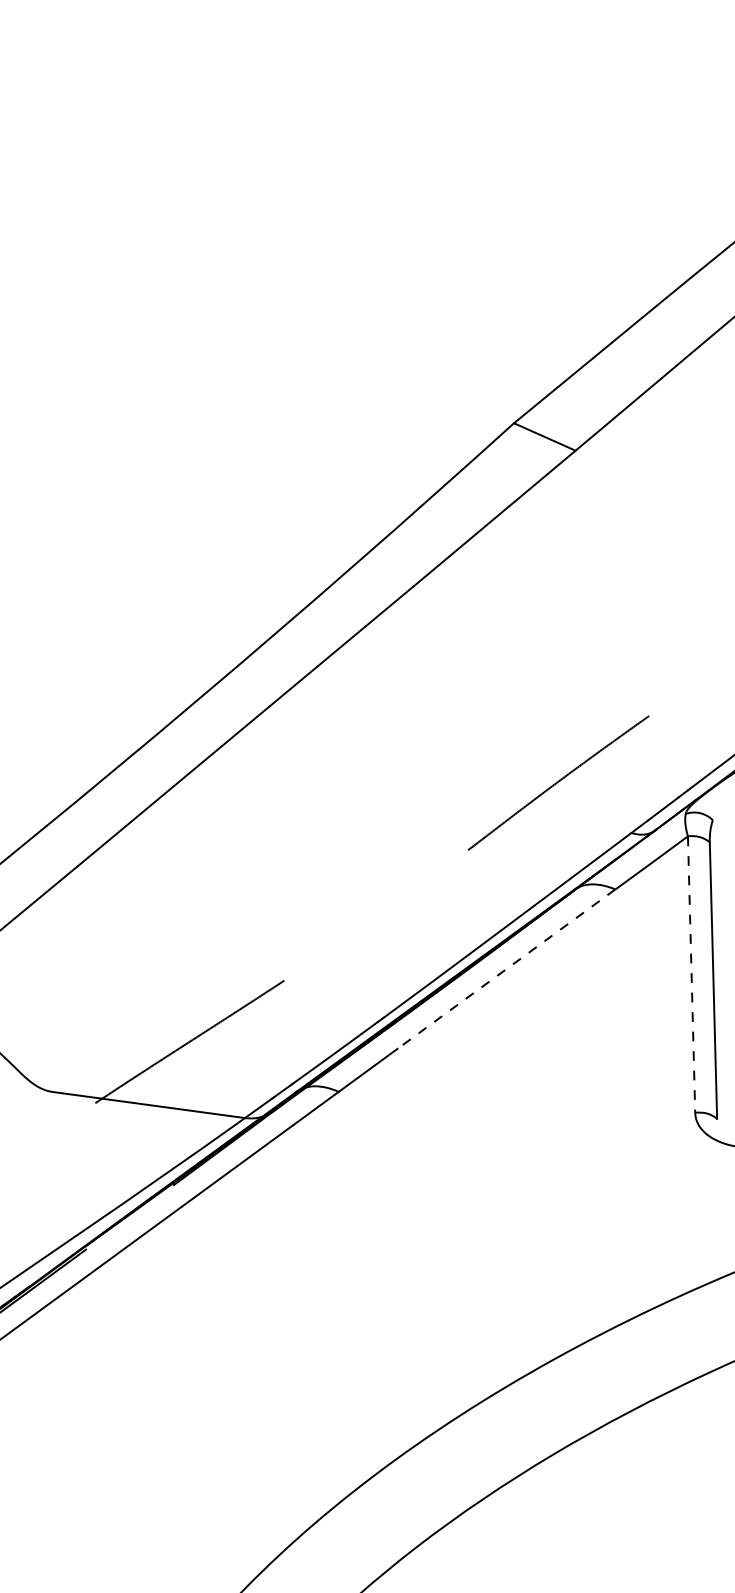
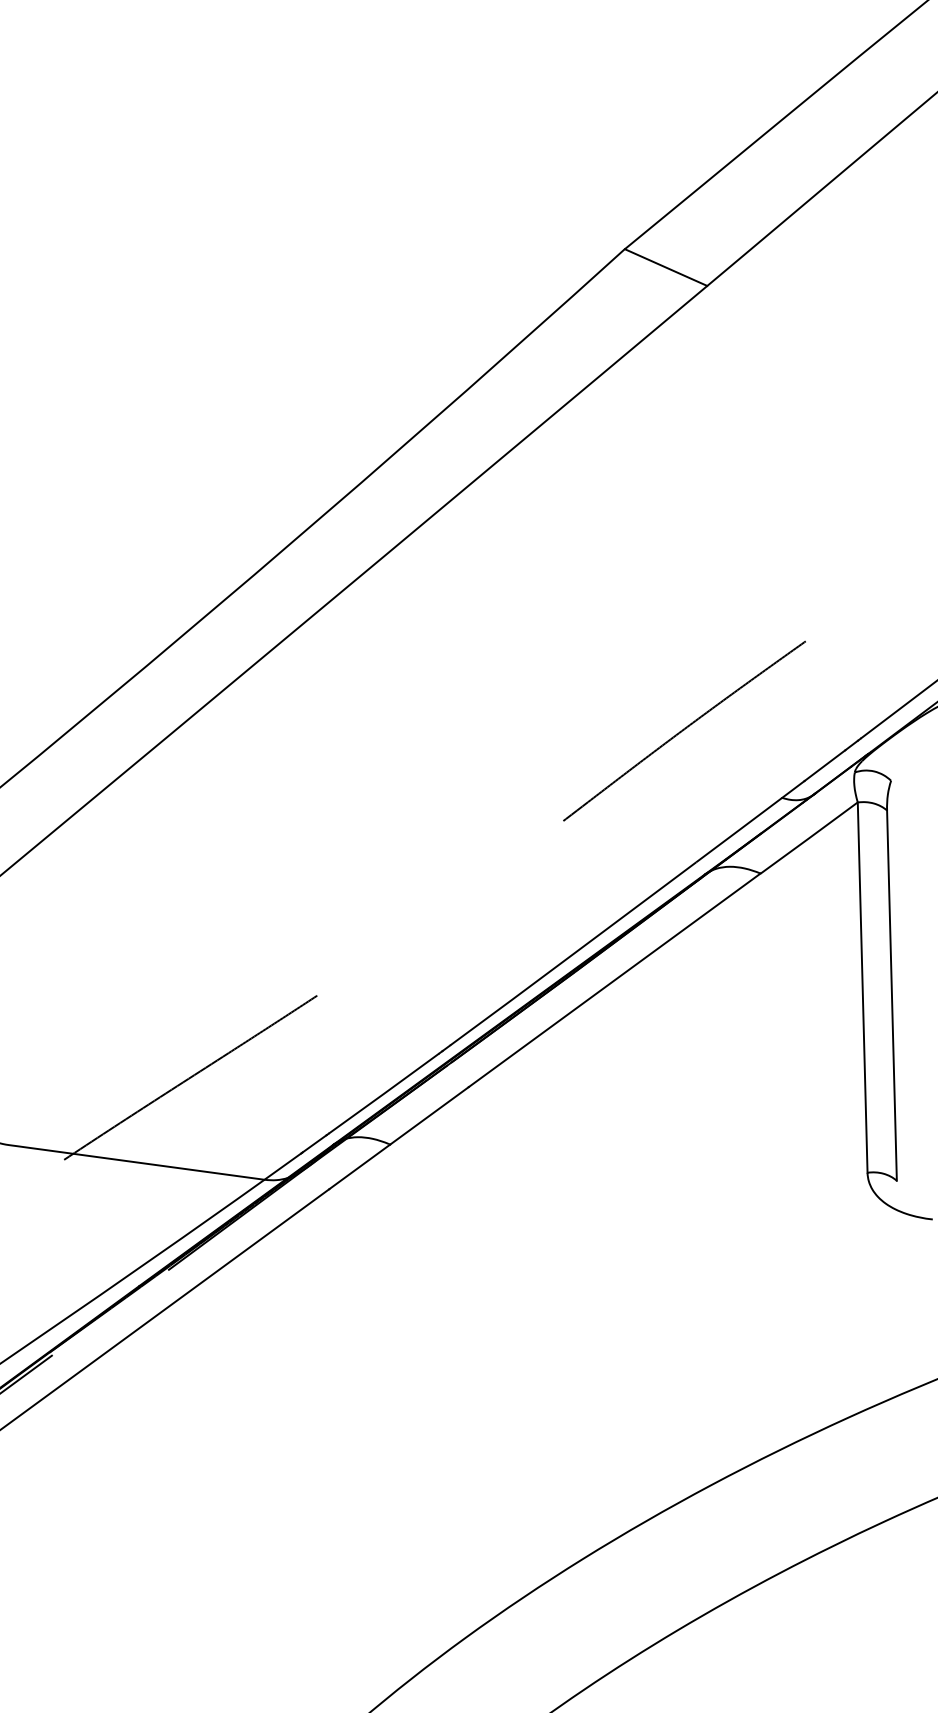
line: (506, 969) -> (614, 980), dashed -> solid
line: (691, 975) -> (862, 988), dashed -> solid

